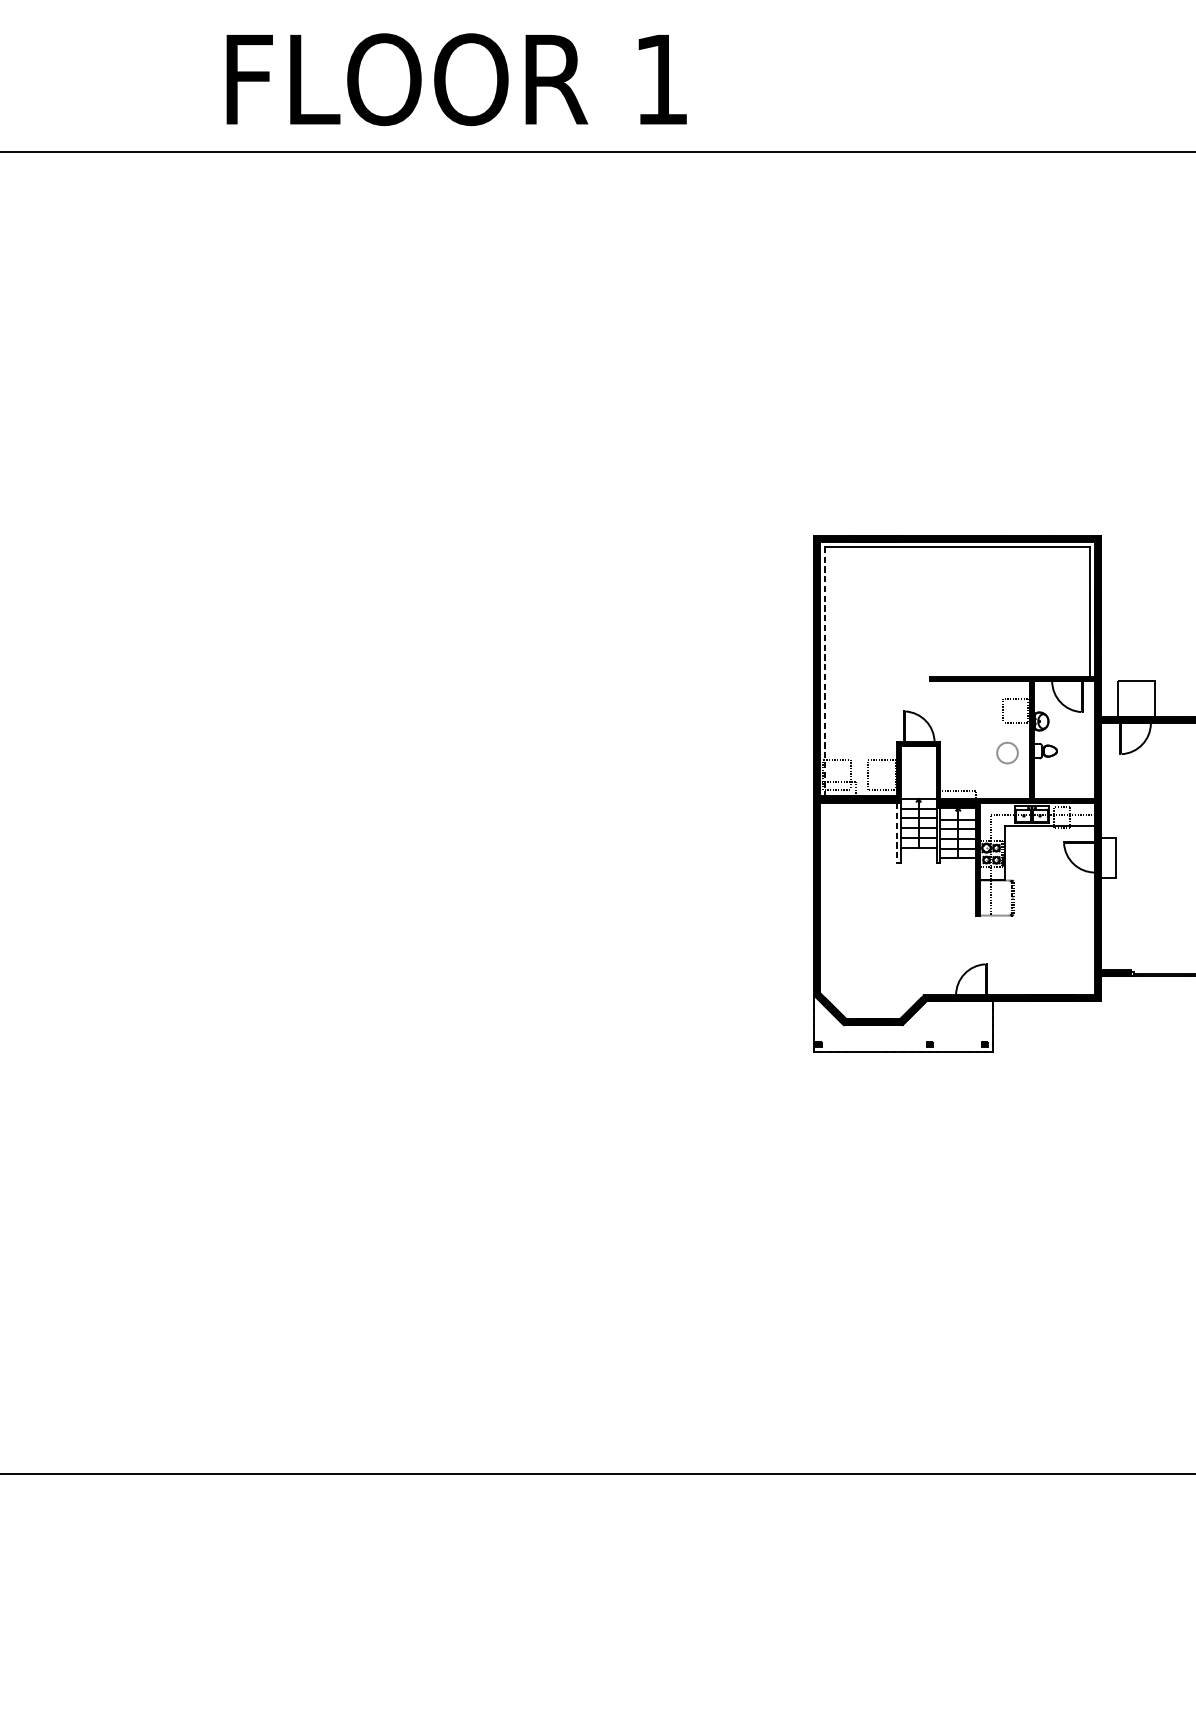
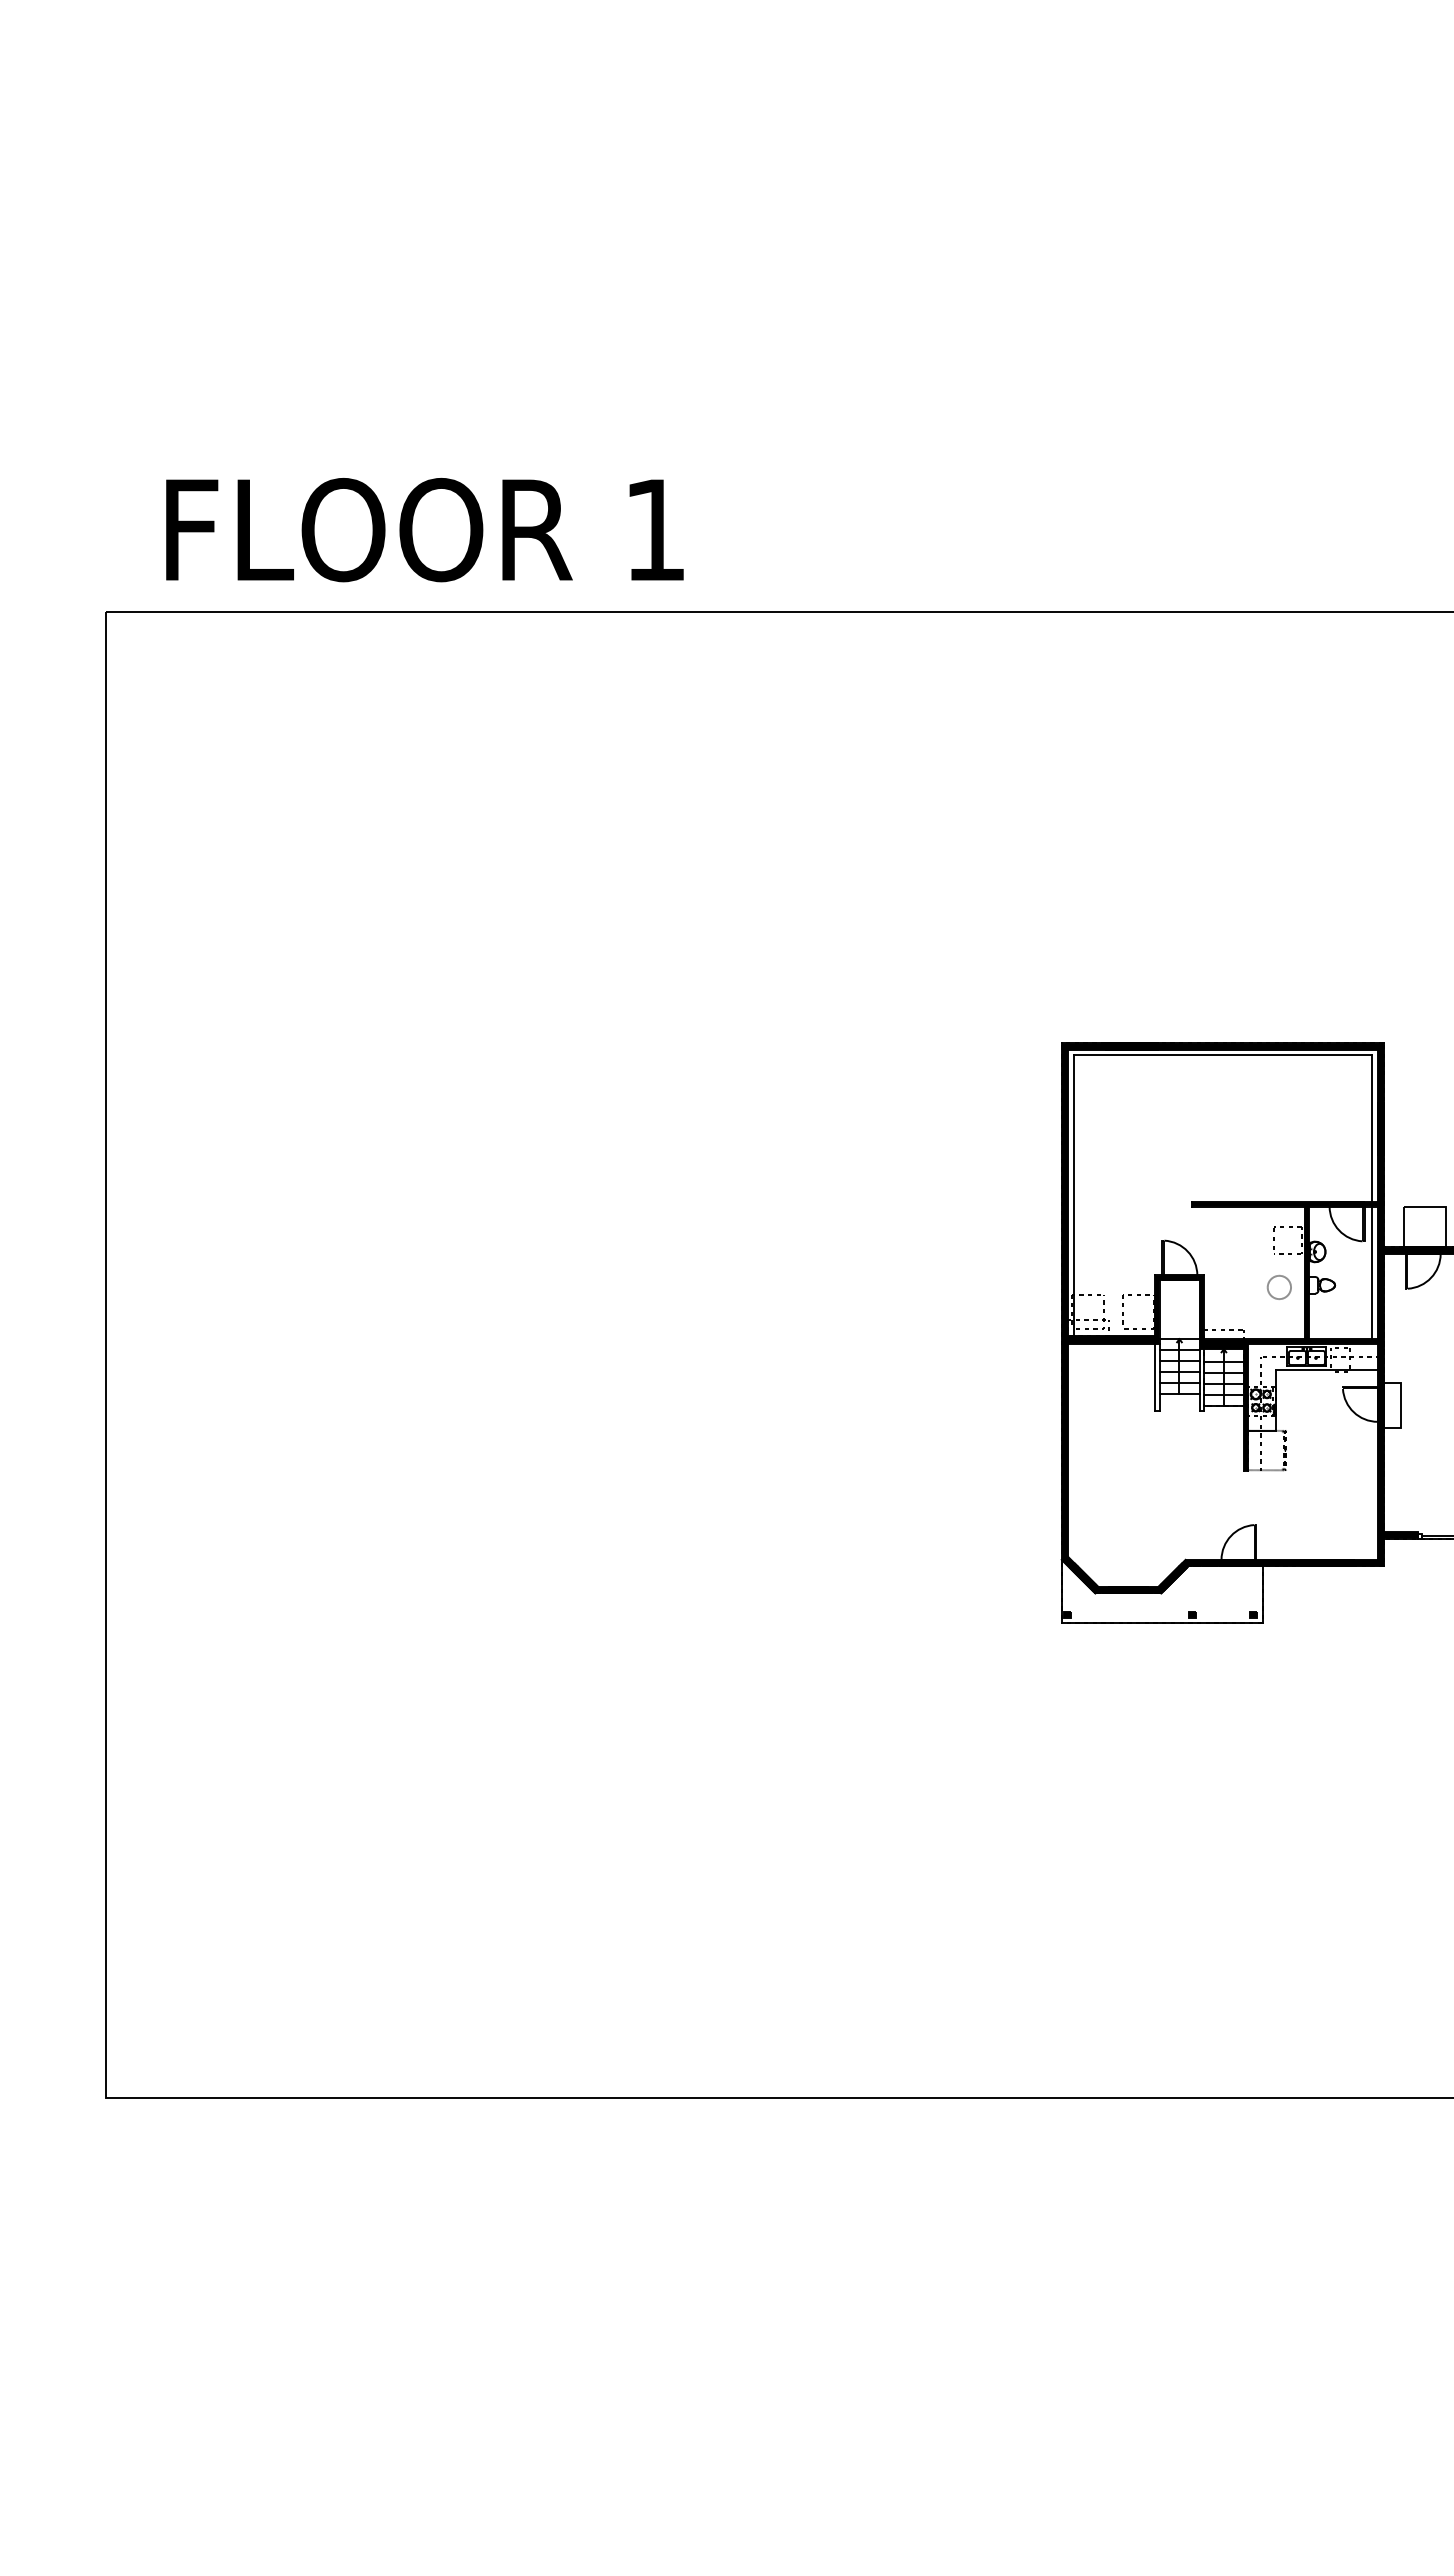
text: (456, 80) -> (424, 530), moved
line: (824, 672) -> (1073, 1196), dashed -> solid
line: (1090, 739) -> (1372, 1272), added
line: (897, 833) -> (1155, 1377), dashed -> solid

